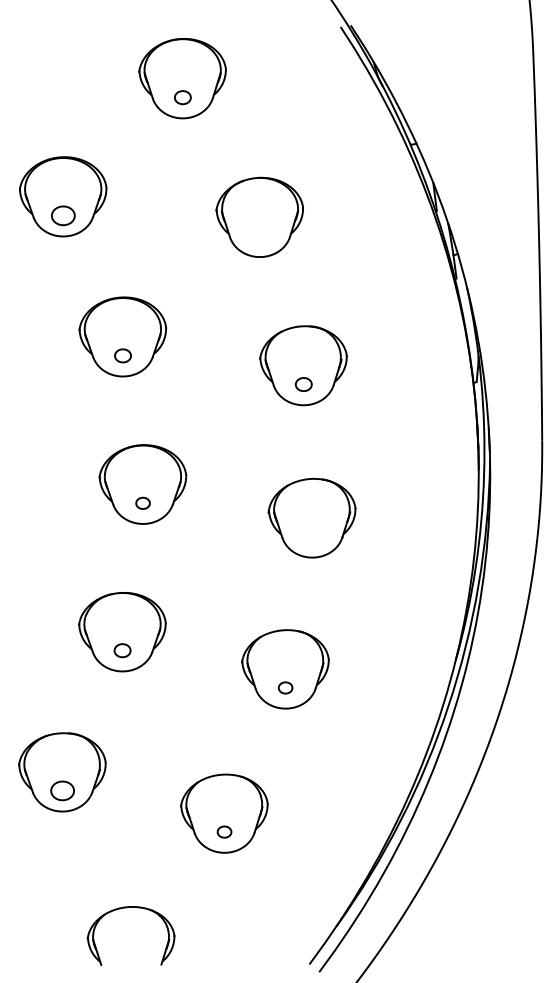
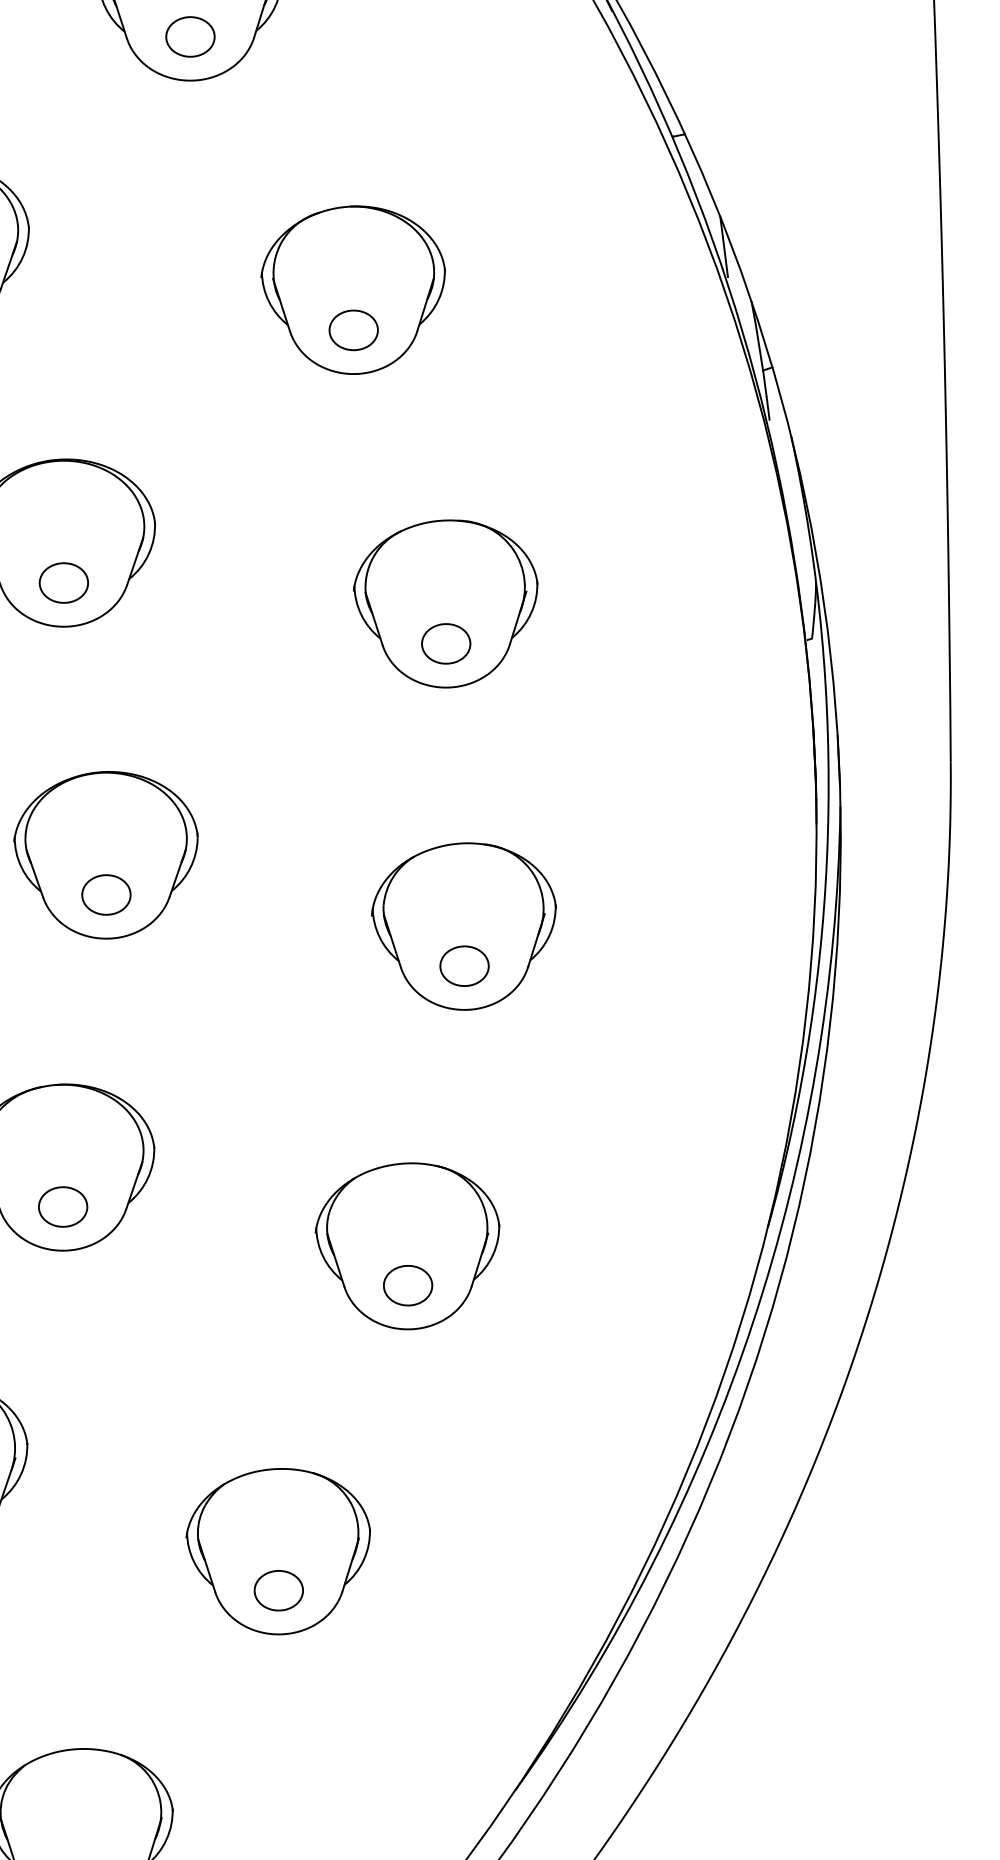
part: (182, 97) -> (189, 36), size x1.43
part: (259, 236) -> (352, 330), added
part: (122, 355) -> (62, 582), size x1.43
part: (303, 384) -> (445, 643), size x1.43
part: (142, 503) -> (105, 895), size x1.67
part: (312, 536) -> (464, 965), added
part: (122, 650) -> (62, 1206), size x1.43
part: (285, 687) -> (407, 1284), size x1.67
part: (224, 831) -> (278, 1589), size x1.67

